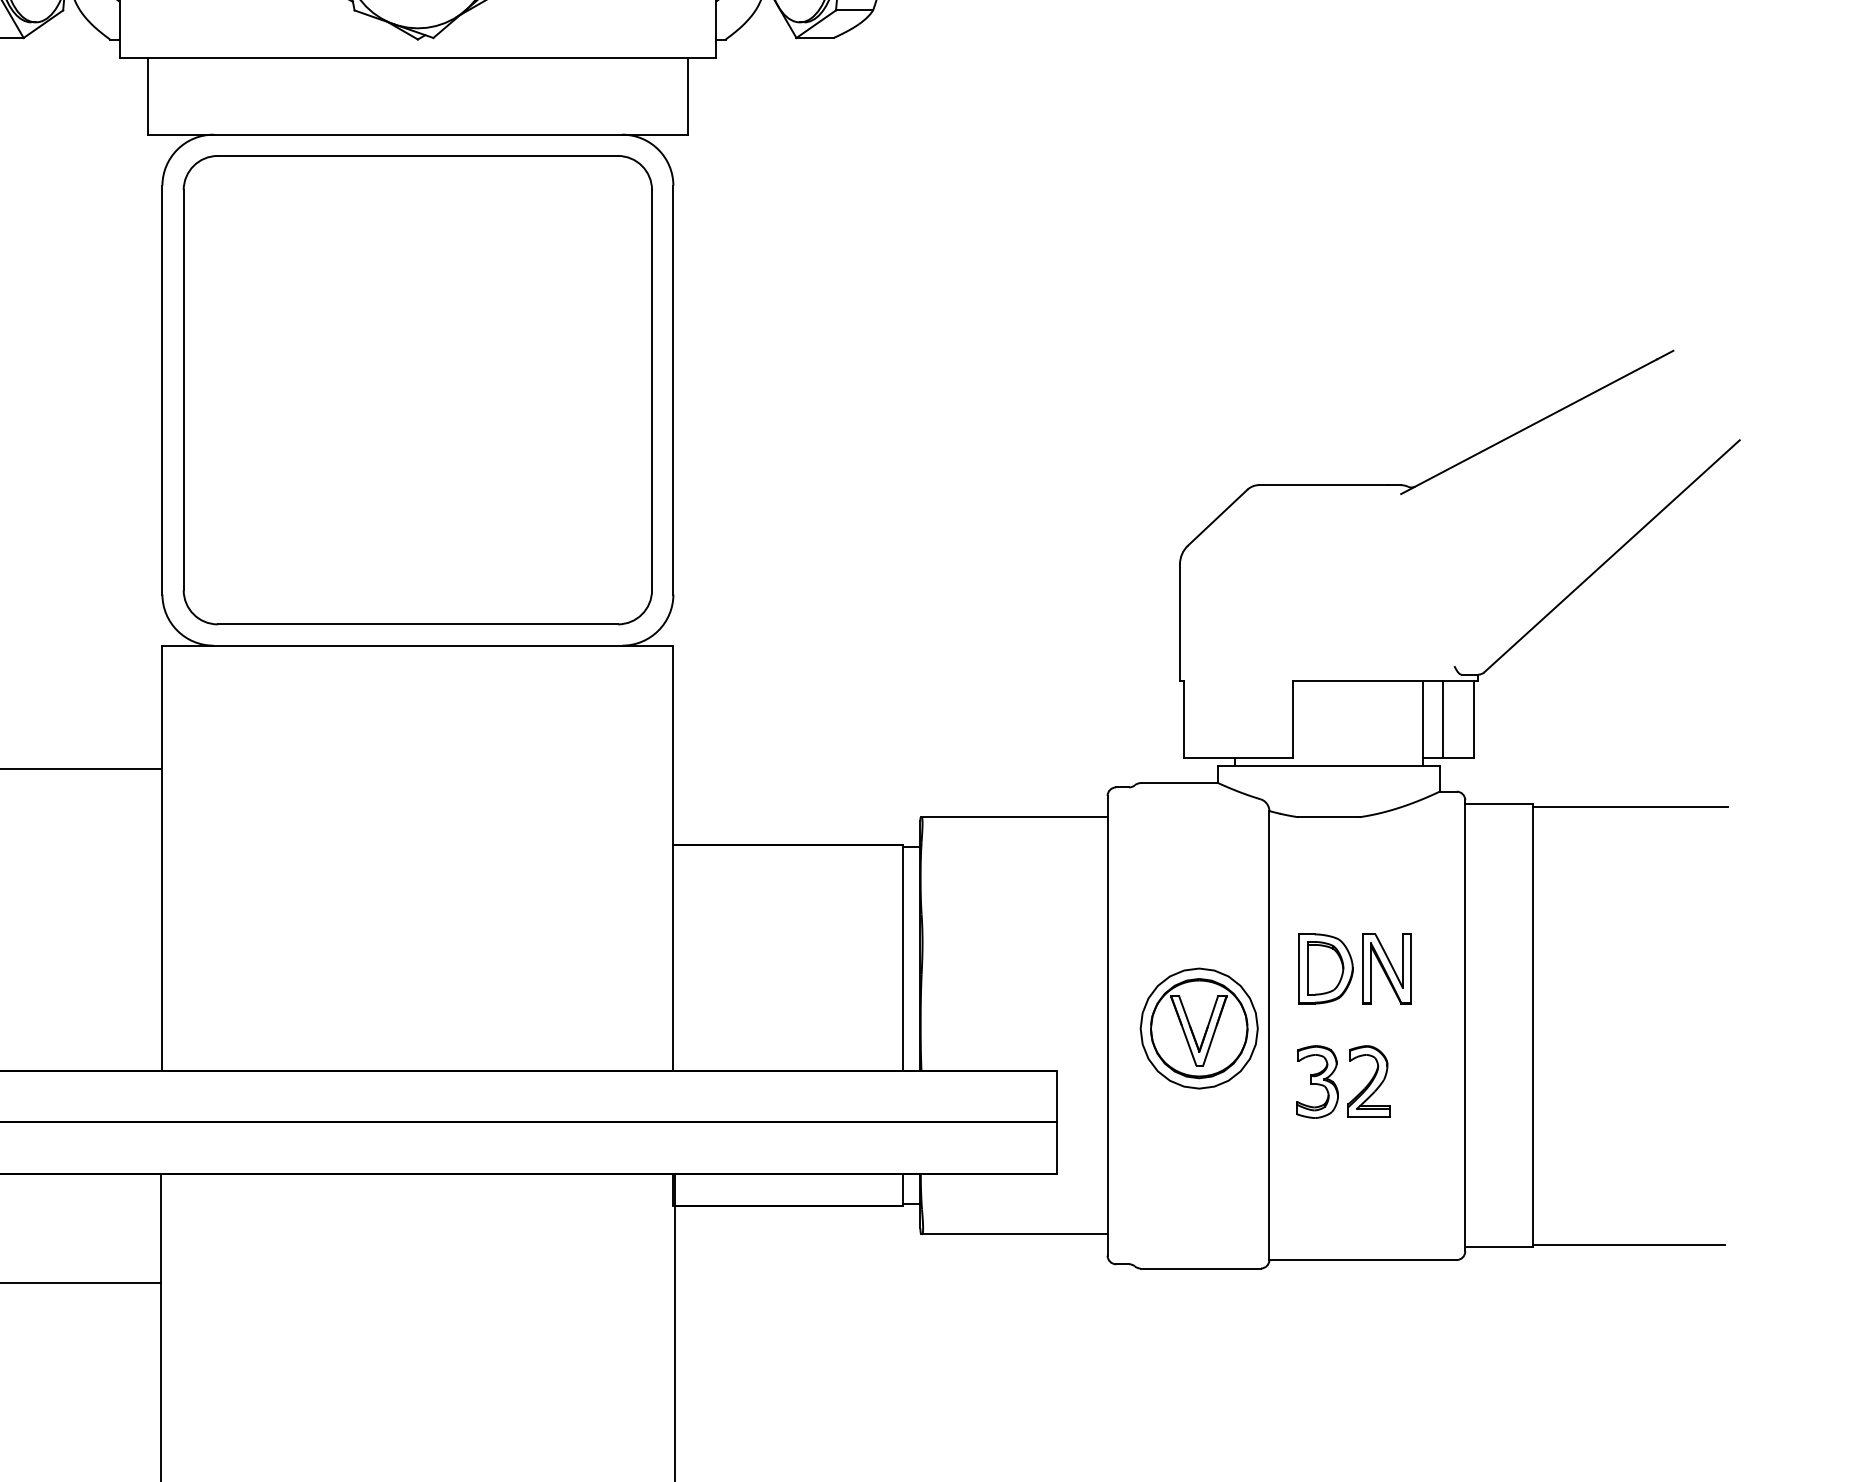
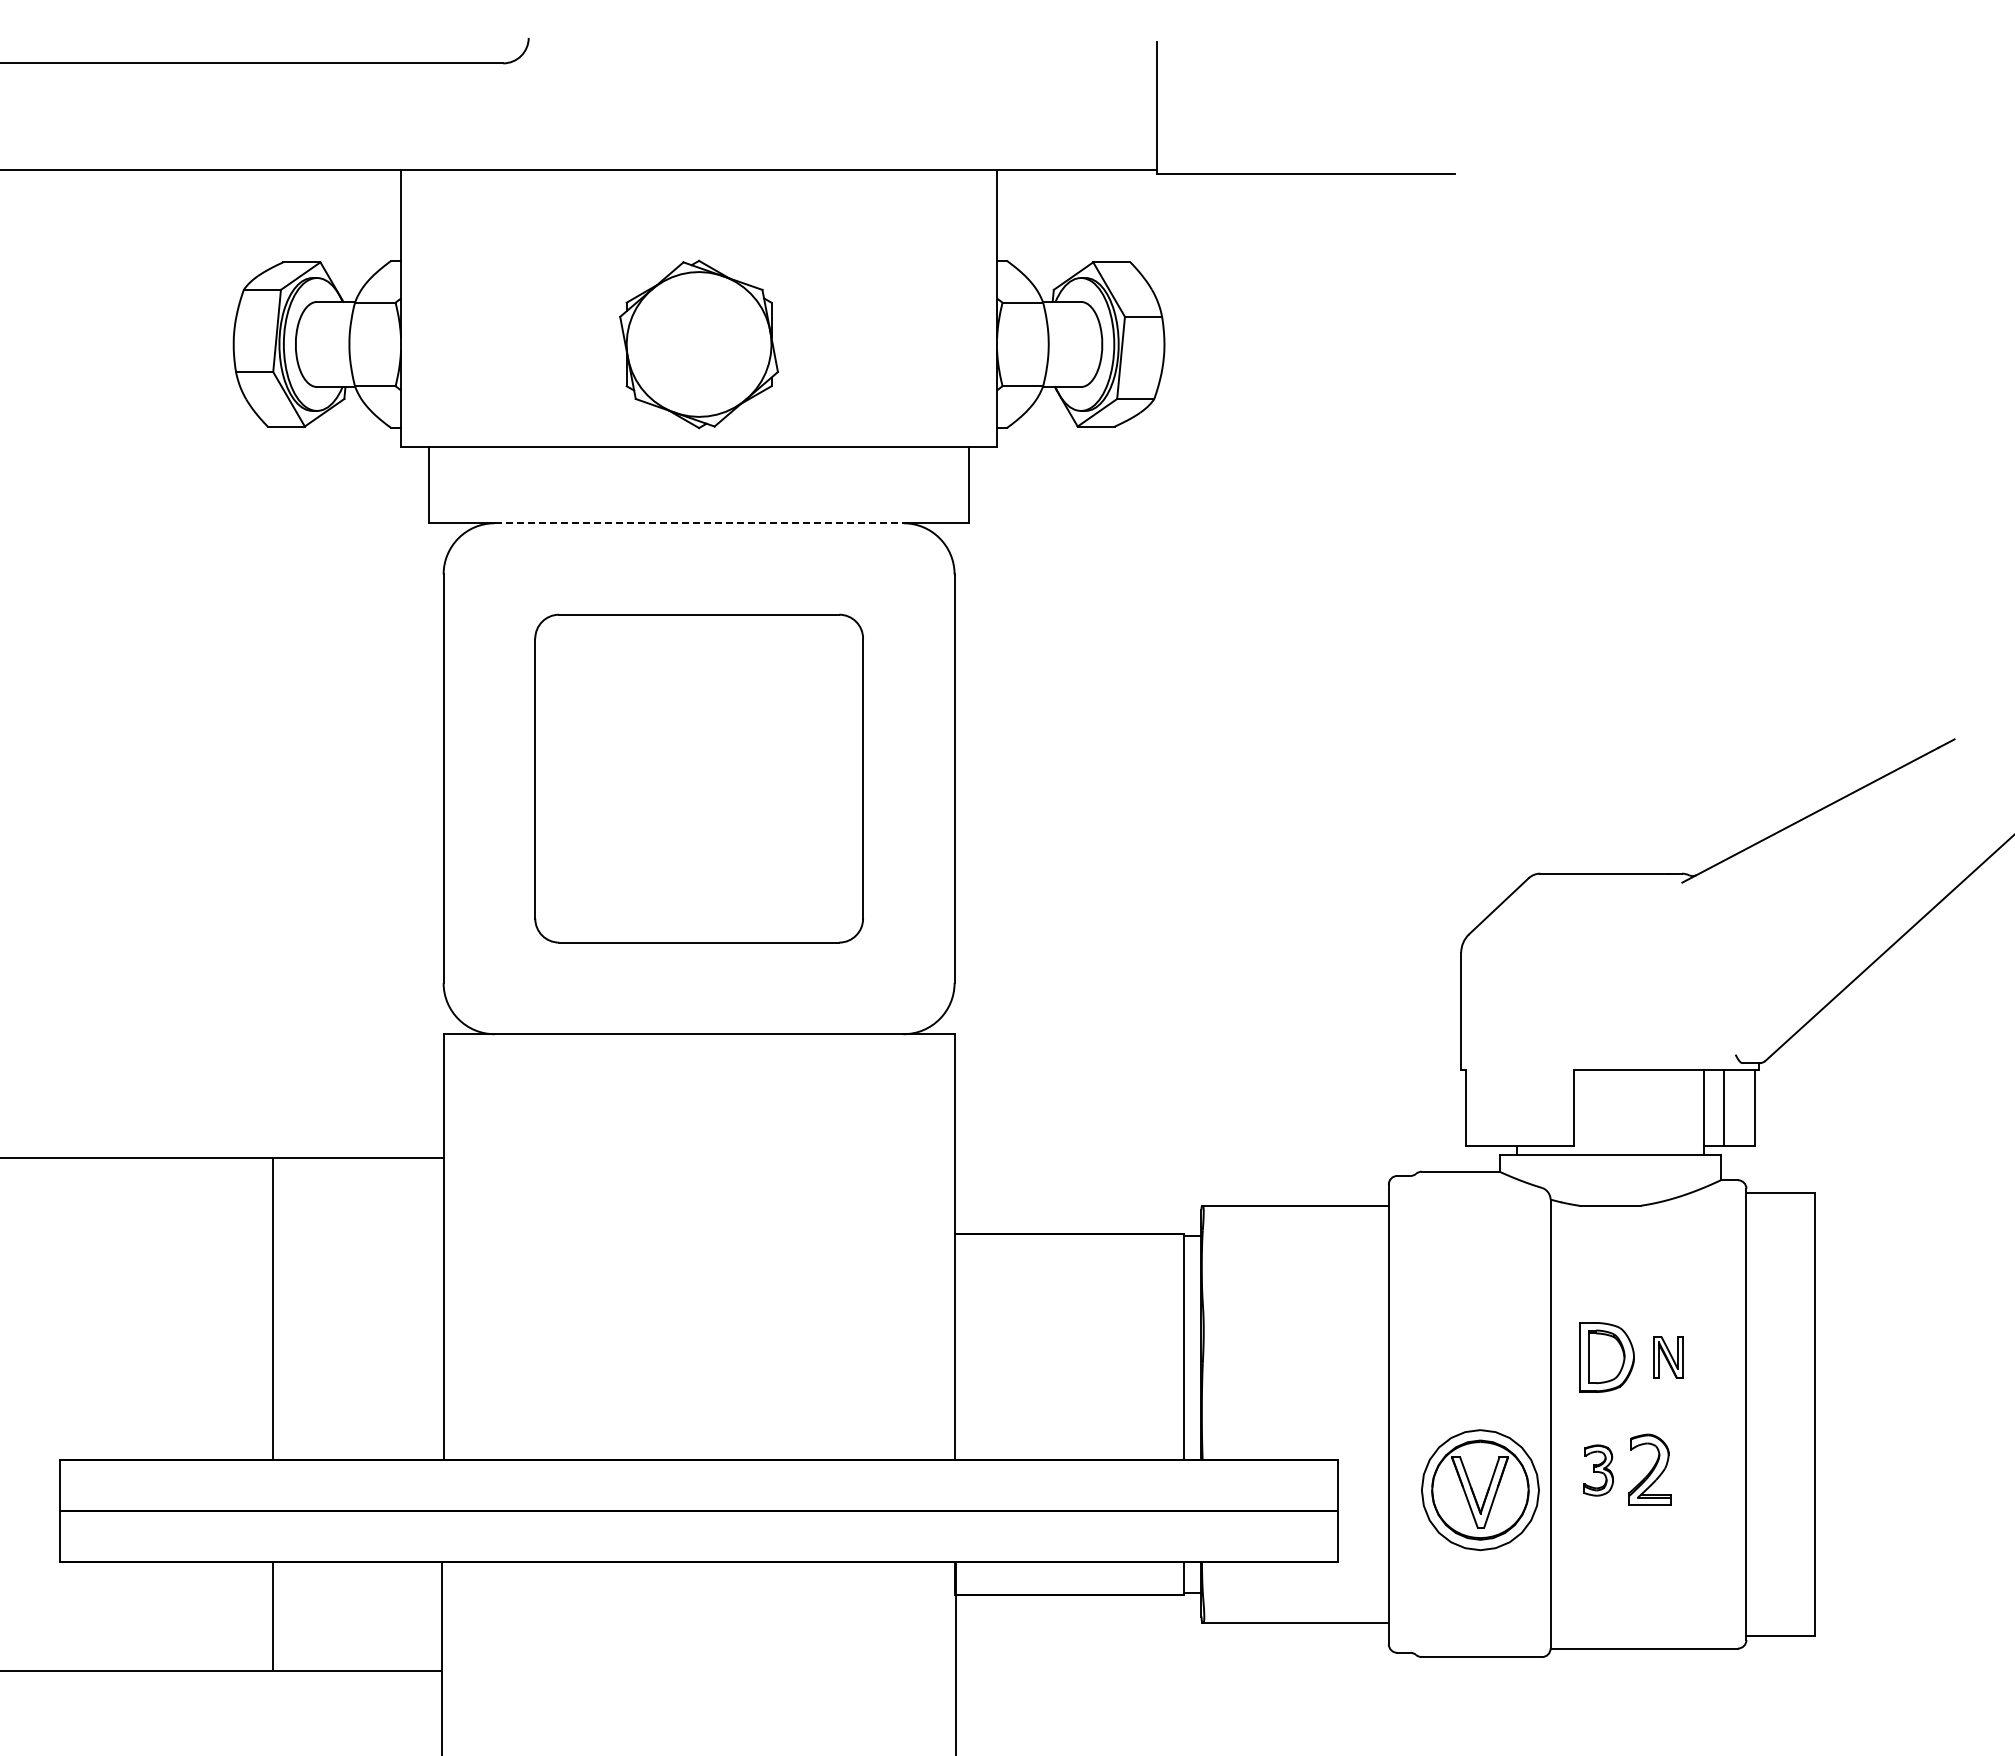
line: (418, 134) -> (699, 523), solid -> dashed
part: (418, 389) -> (699, 778), size x0.7
line: (1630, 806) -> (1911, 1195), removed
part: (1387, 968) -> (1668, 1357), size x0.6
part: (1199, 1028) -> (1480, 1490), moved
part: (1317, 1081) -> (1598, 1470), size x0.7
line: (1629, 1244) -> (1910, 1633), removed

